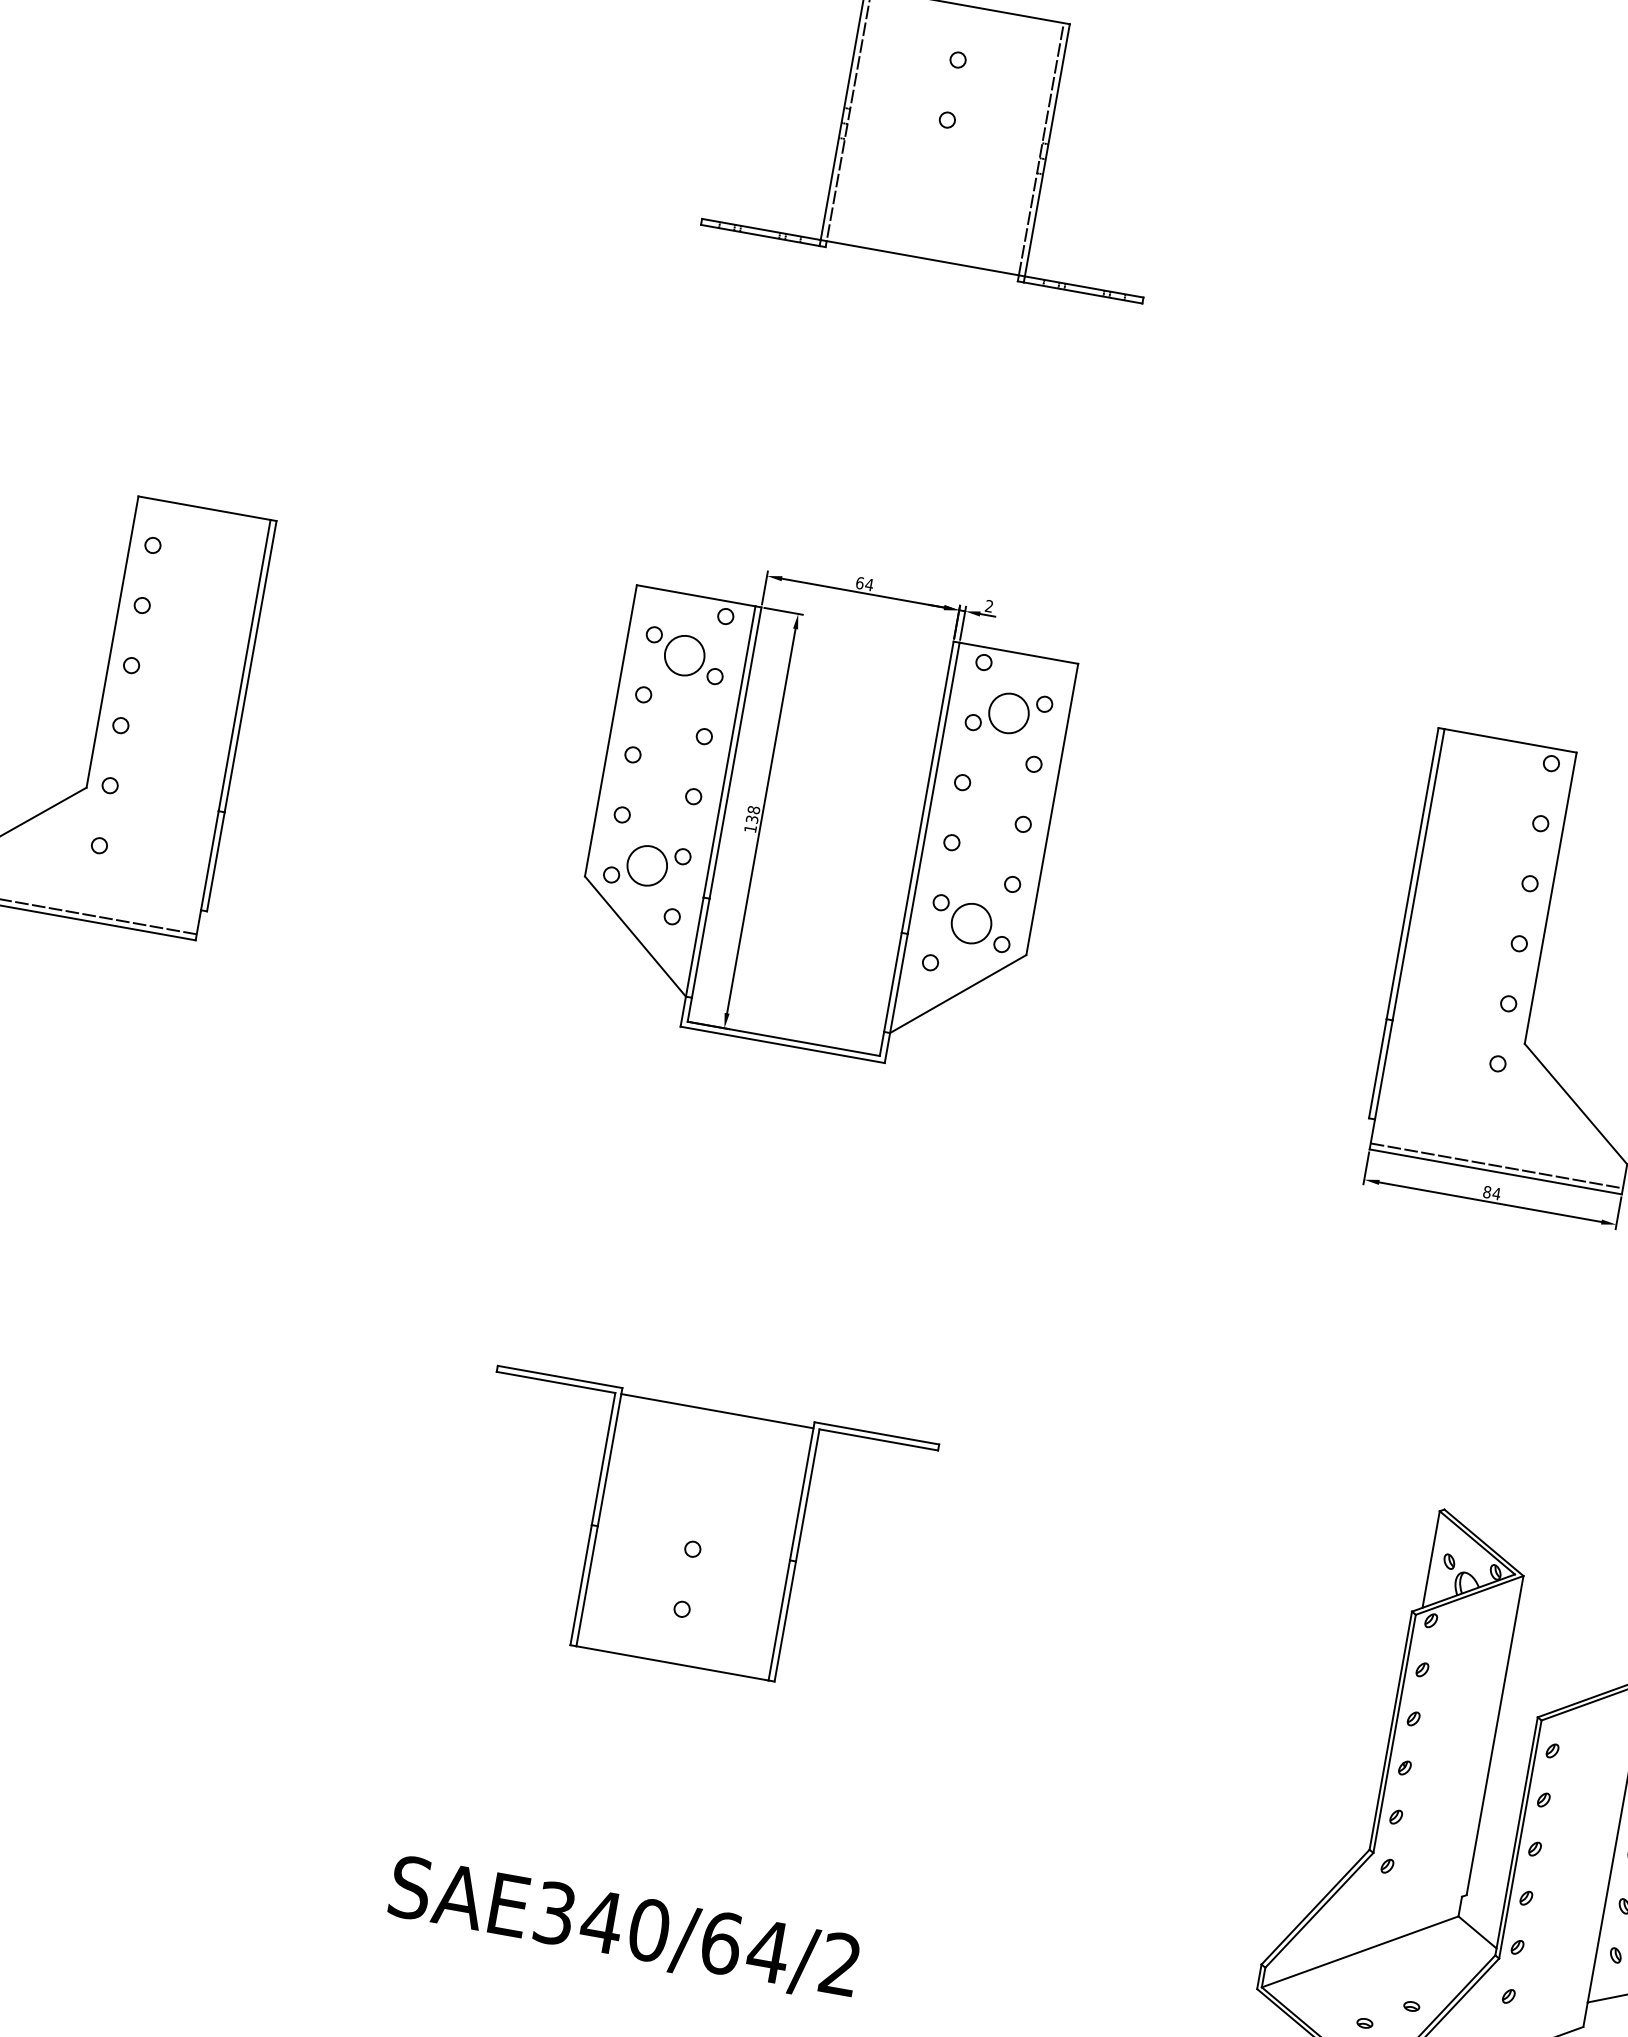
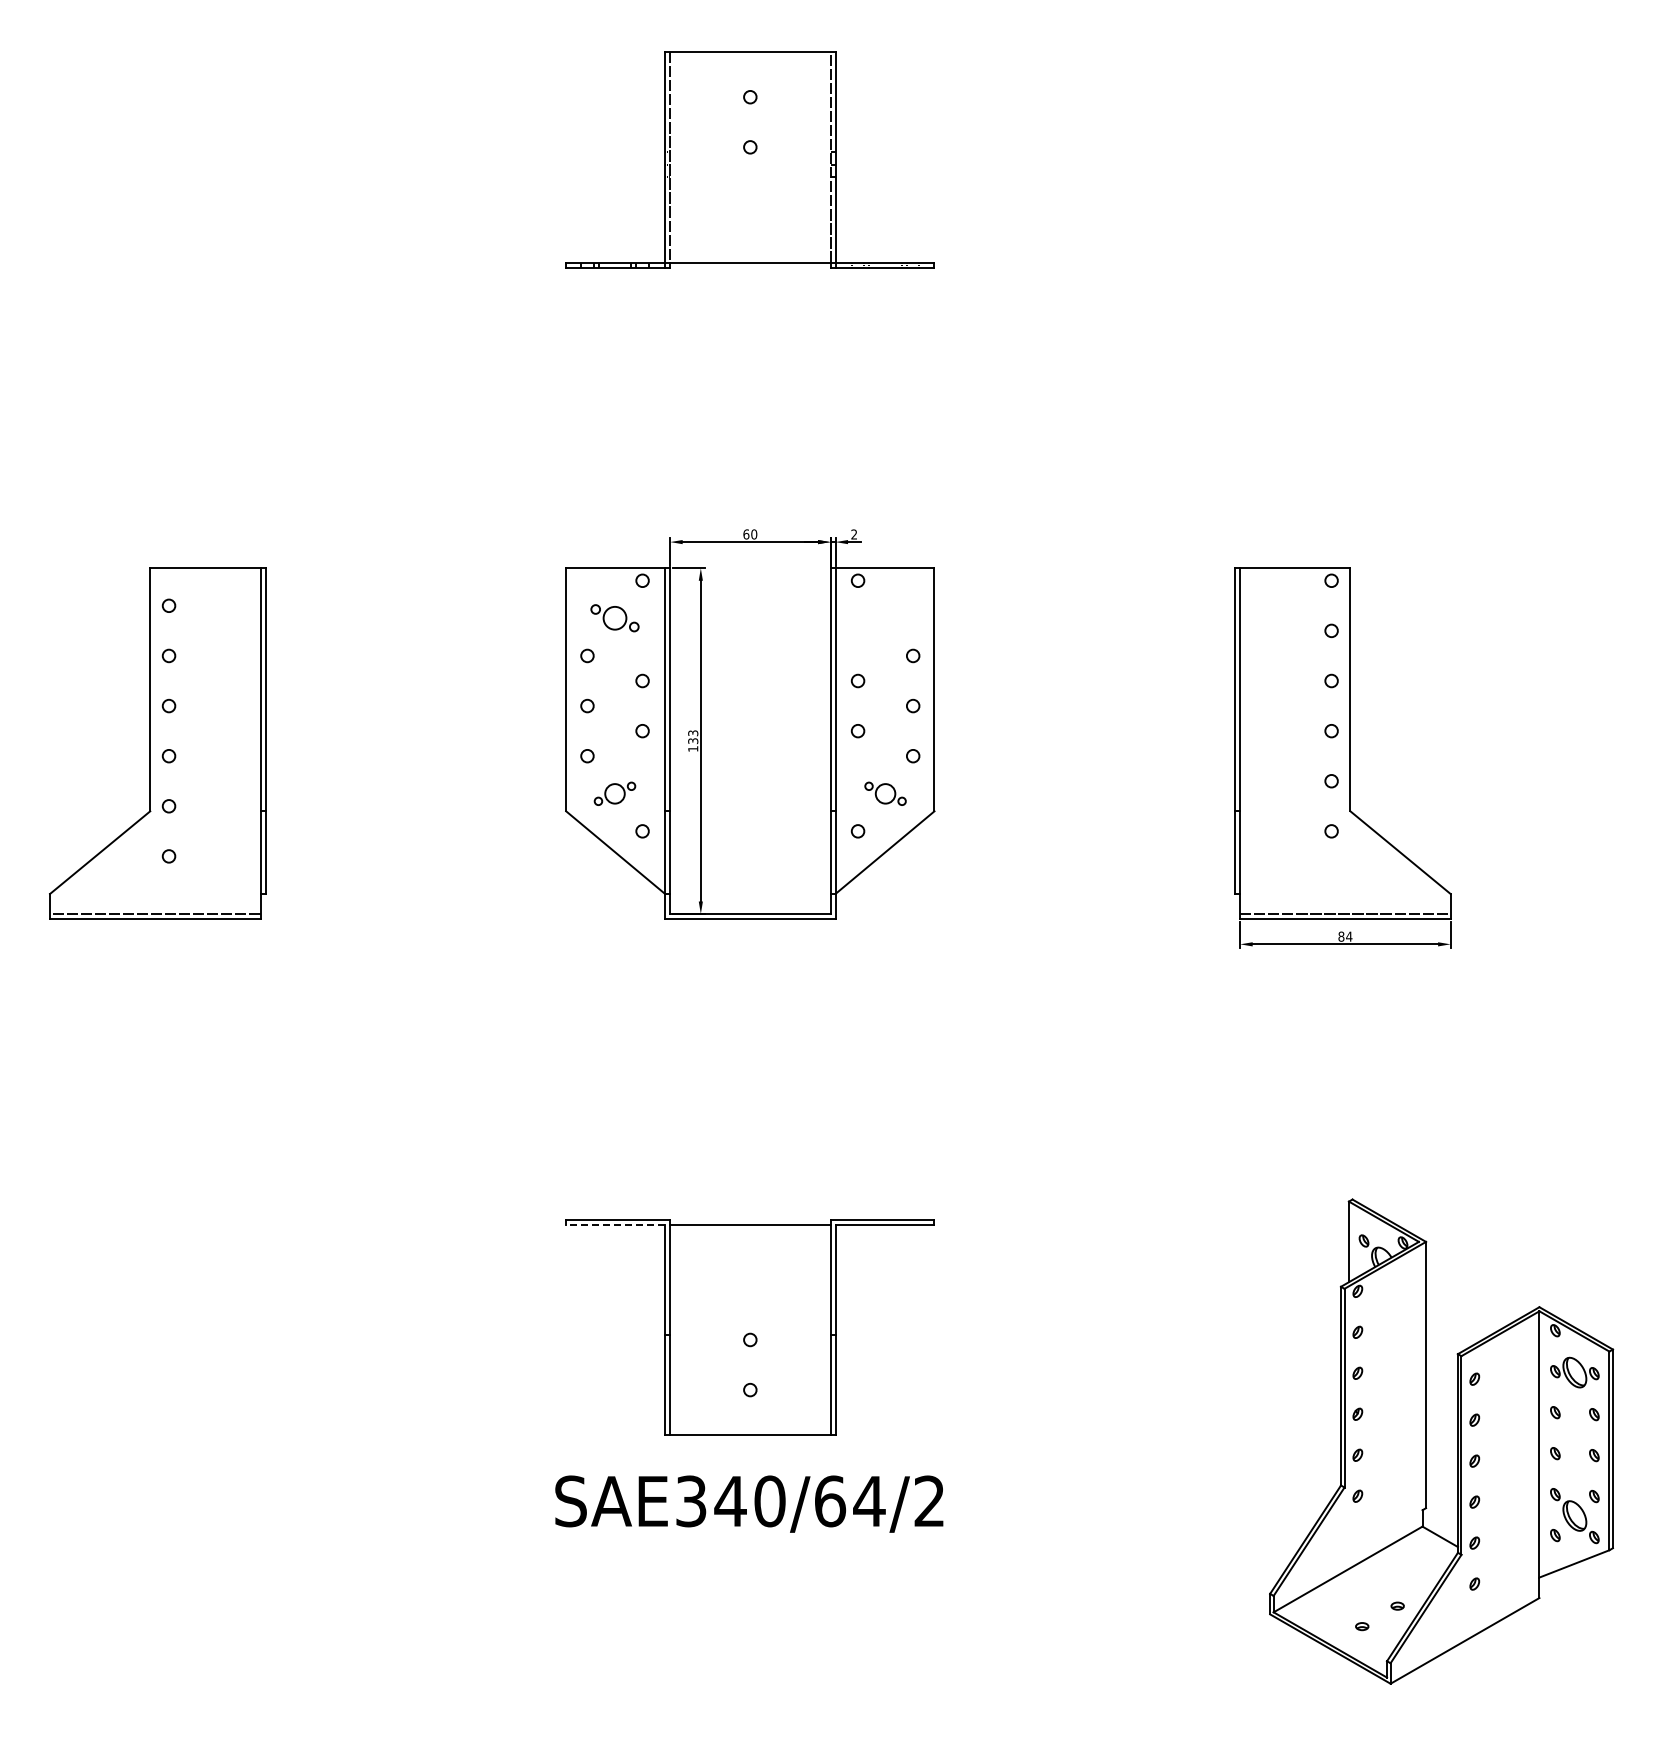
text: (869, 584) -> (754, 534), 64 -> 60
part: (684, 654) -> (614, 617), size x0.7
part: (1009, 712) -> (885, 617), removed
text: (754, 810) -> (693, 733), 138 -> 133
part: (646, 865) -> (614, 793), size x0.6
part: (971, 923) -> (885, 793), size x0.6
line: (555, 1382) -> (615, 1224), solid -> dashed
text: (624, 1928) -> (749, 1503), moved

